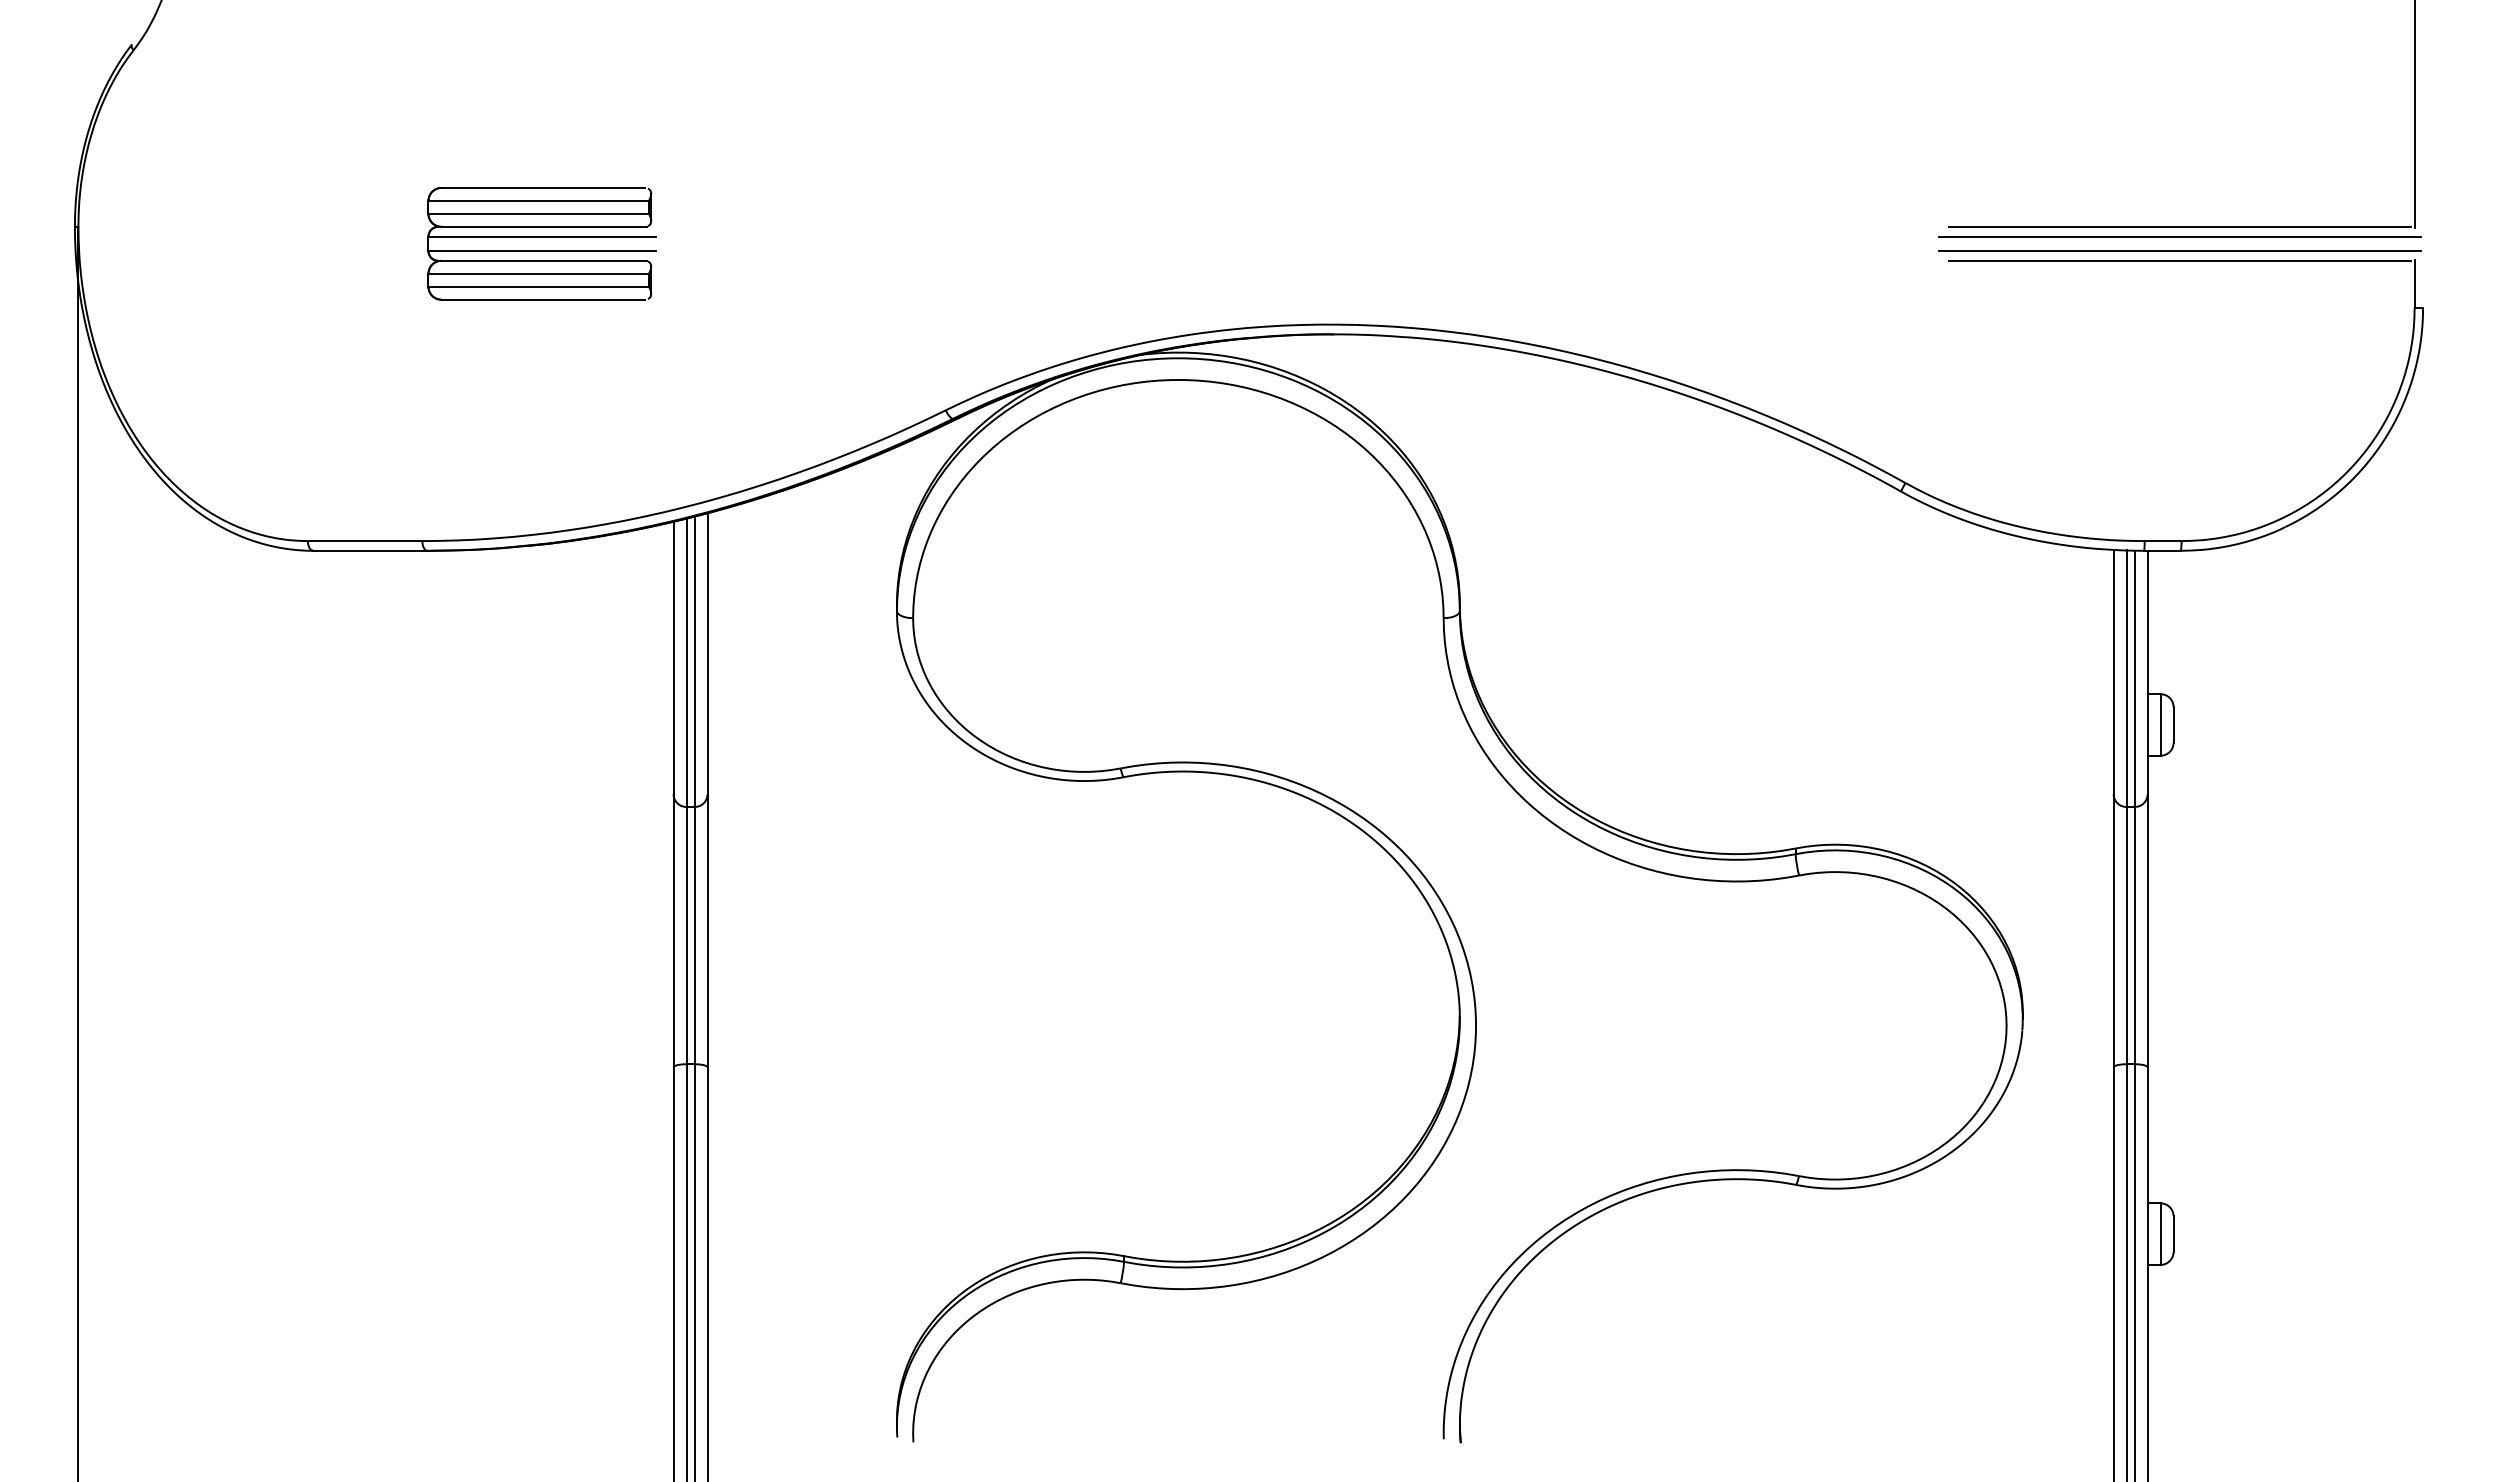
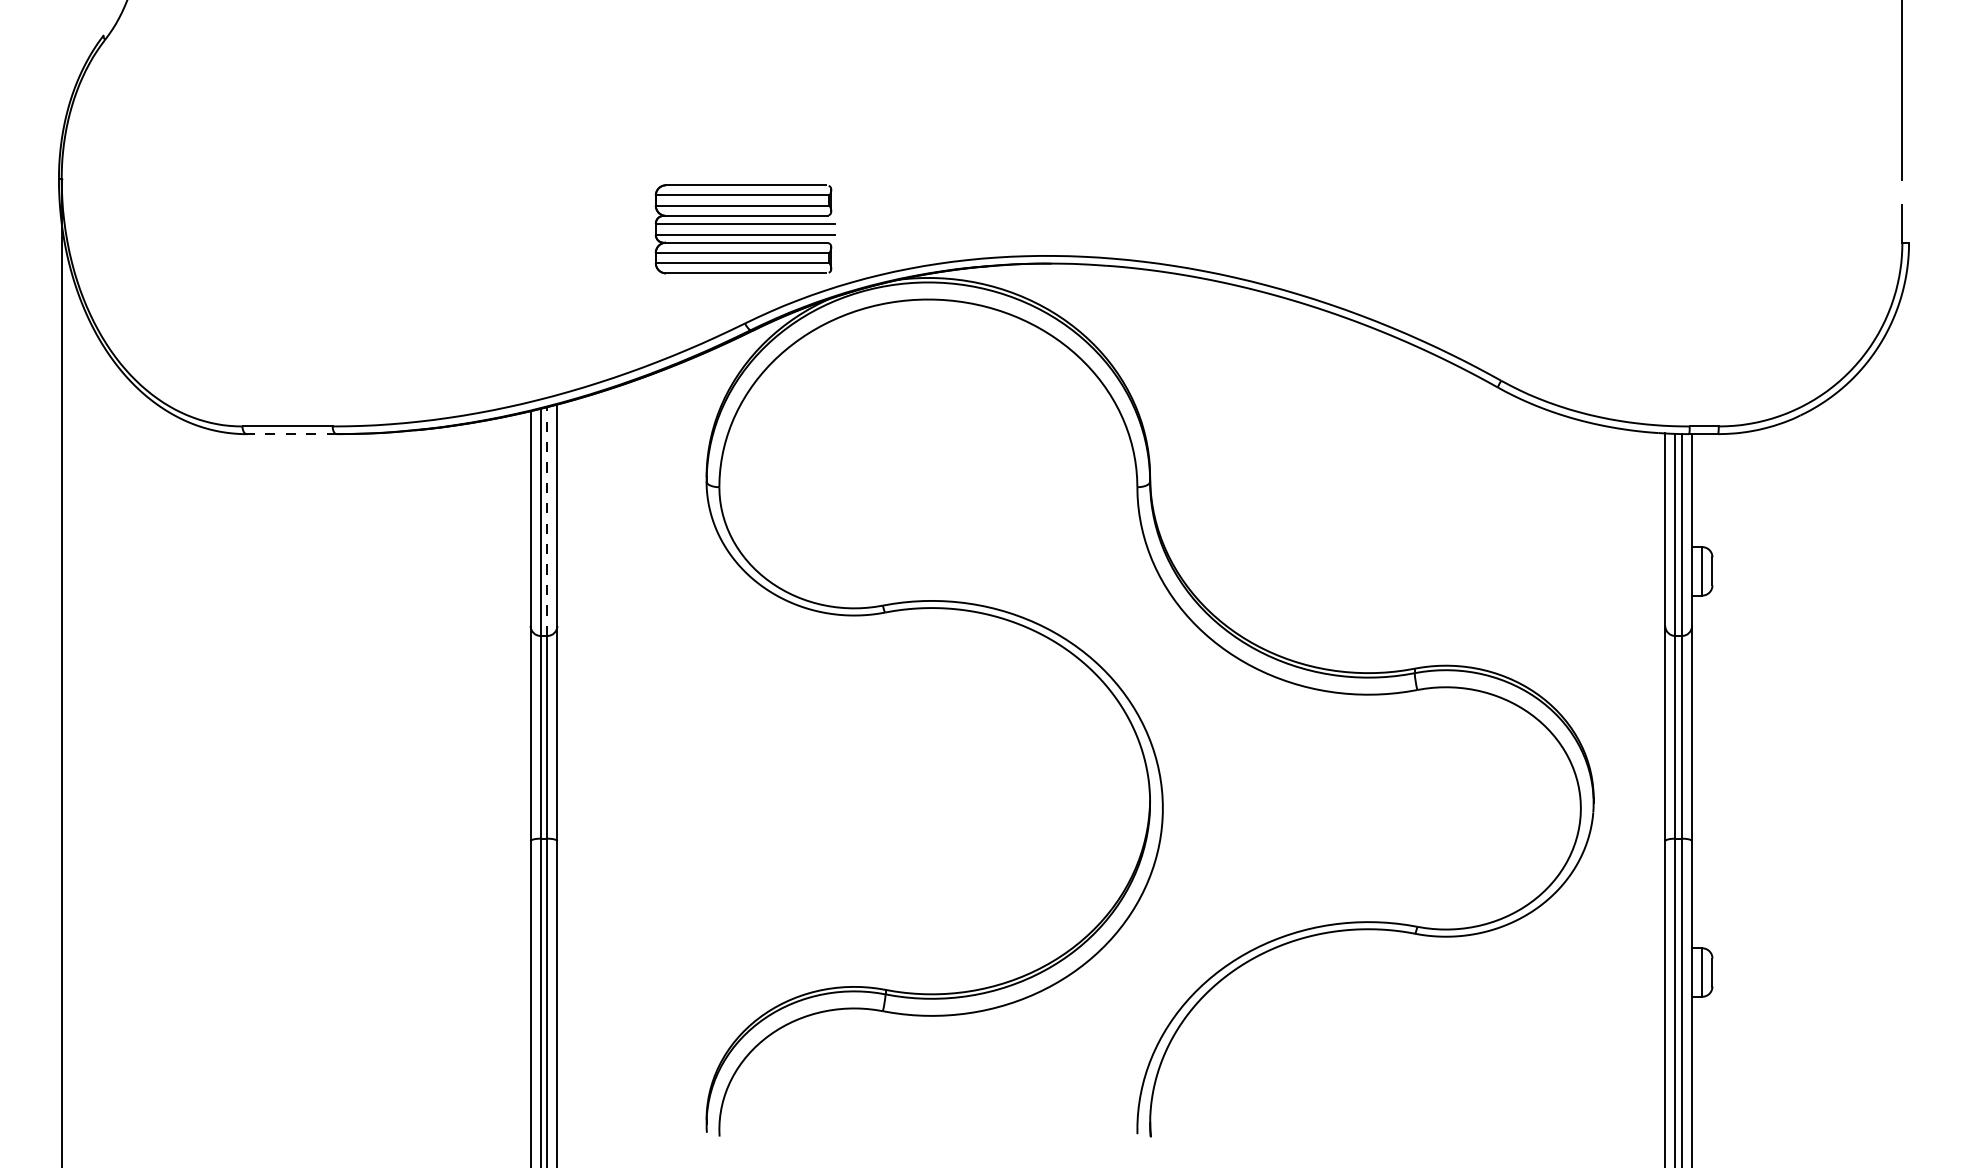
line: (2179, 226) -> (1717, 178), removed
line: (2179, 236) -> (1717, 186), removed
part: (541, 243) -> (744, 229), moved
line: (2179, 251) -> (1717, 198), removed
line: (2179, 260) -> (1717, 205), removed
line: (369, 550) -> (291, 433), solid -> dashed
line: (694, 661) -> (547, 521), solid -> dashed

